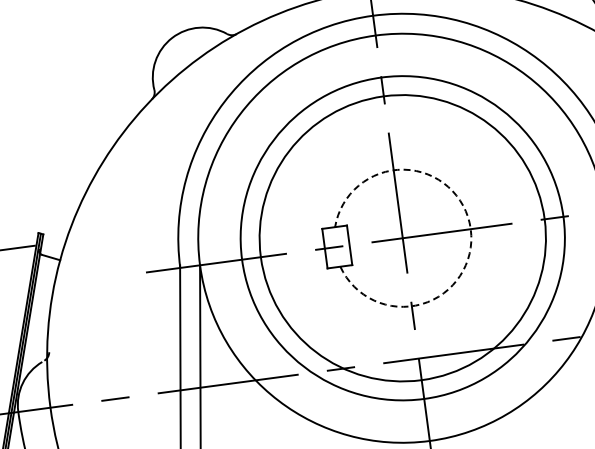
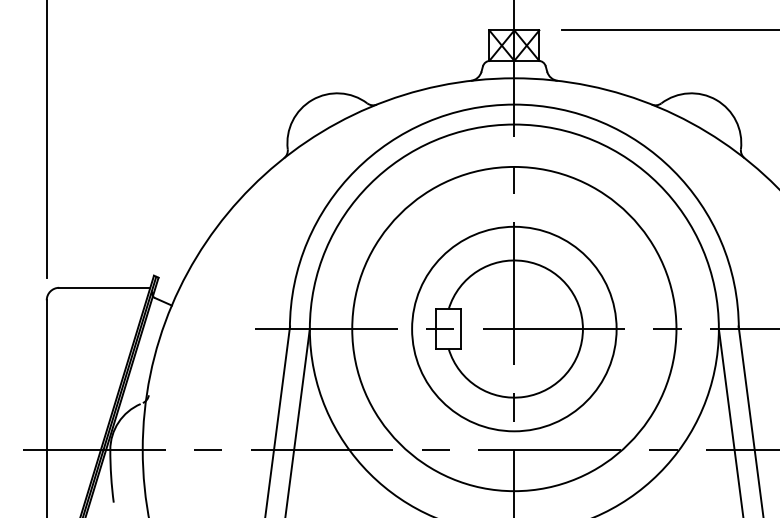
arc: (470, 229) -> (582, 329), dashed -> solid
circle: (402, 237) -> (514, 328), size x0.71

